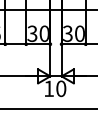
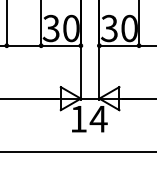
text: (60, 88) -> (97, 118), 10 -> 14

